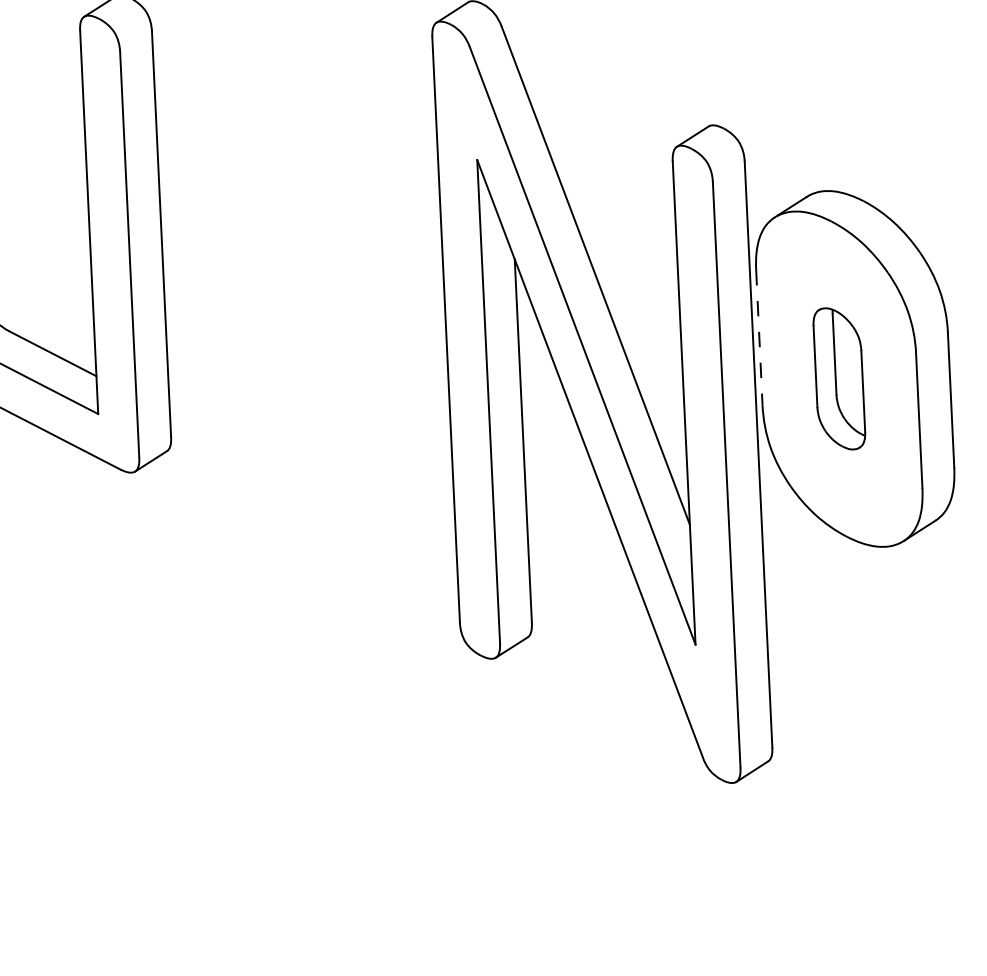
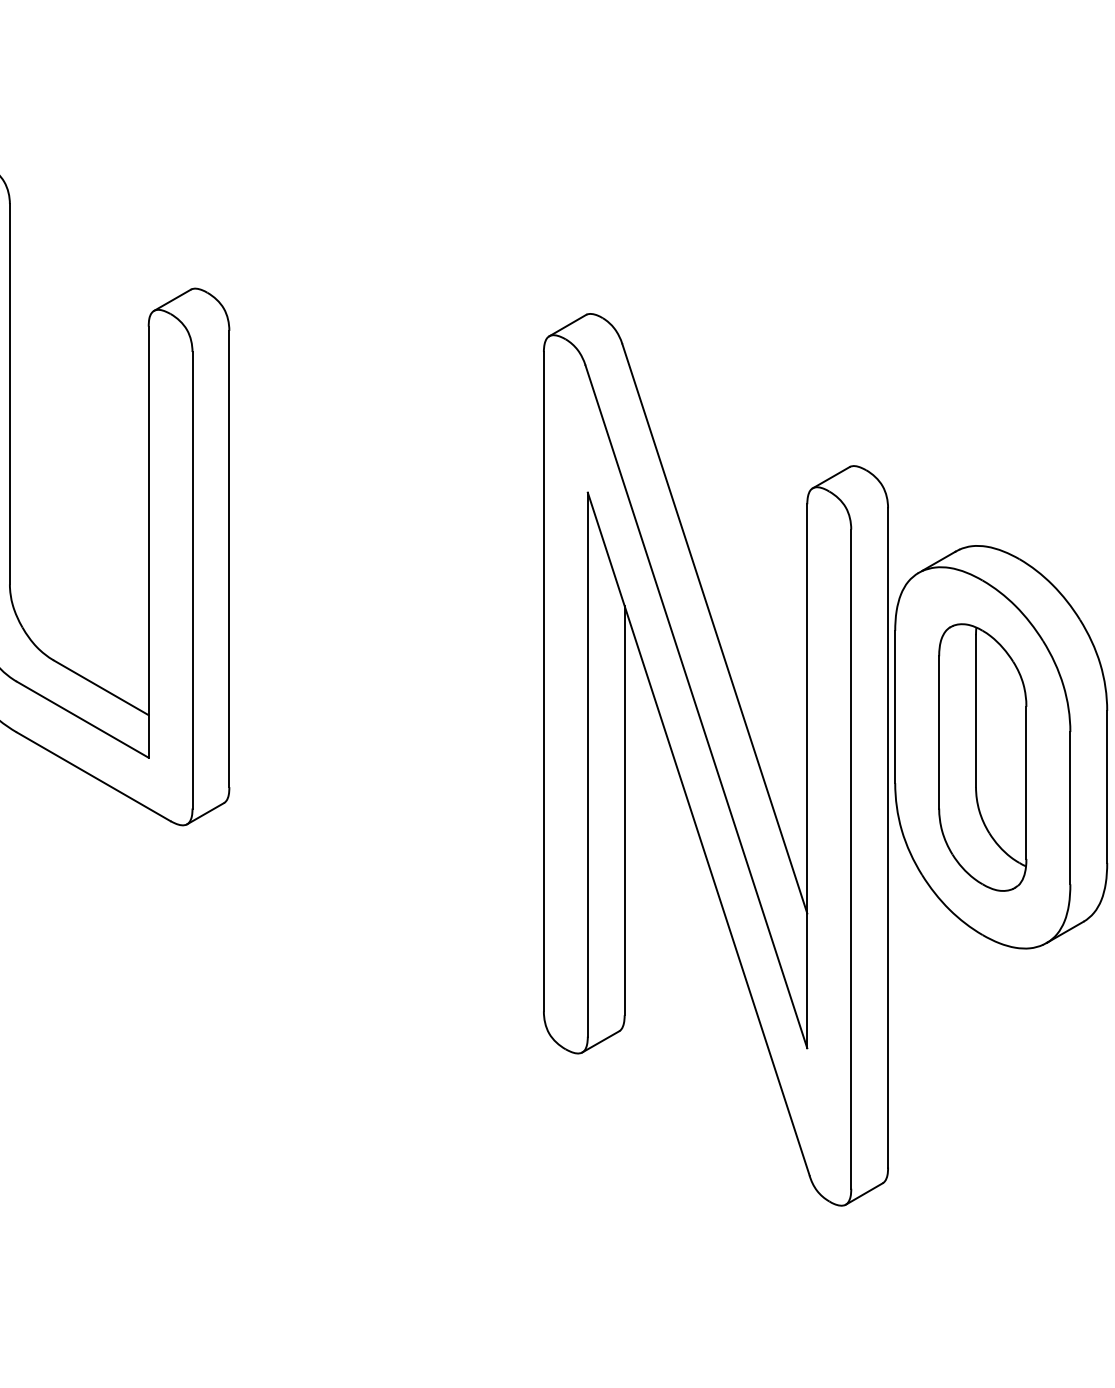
line: (759, 338) -> (895, 707), dashed -> solid
part: (839, 378) -> (982, 757), size x1.67

